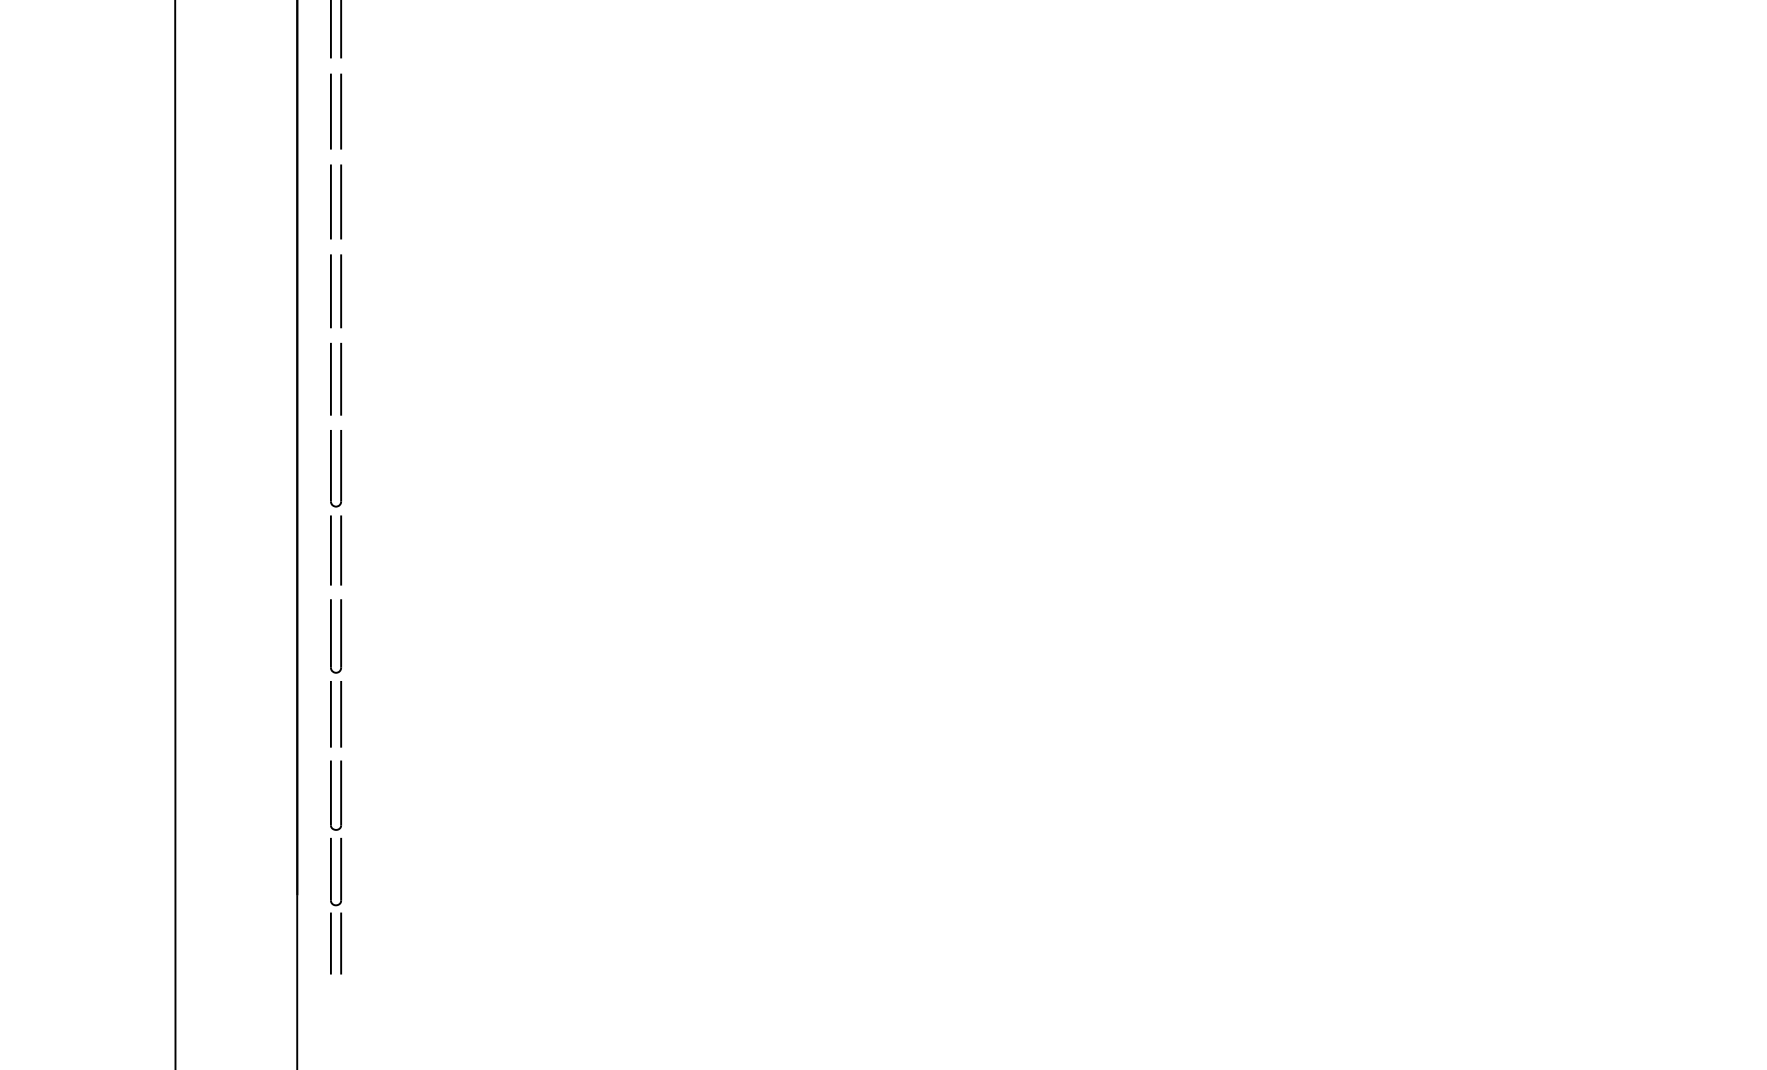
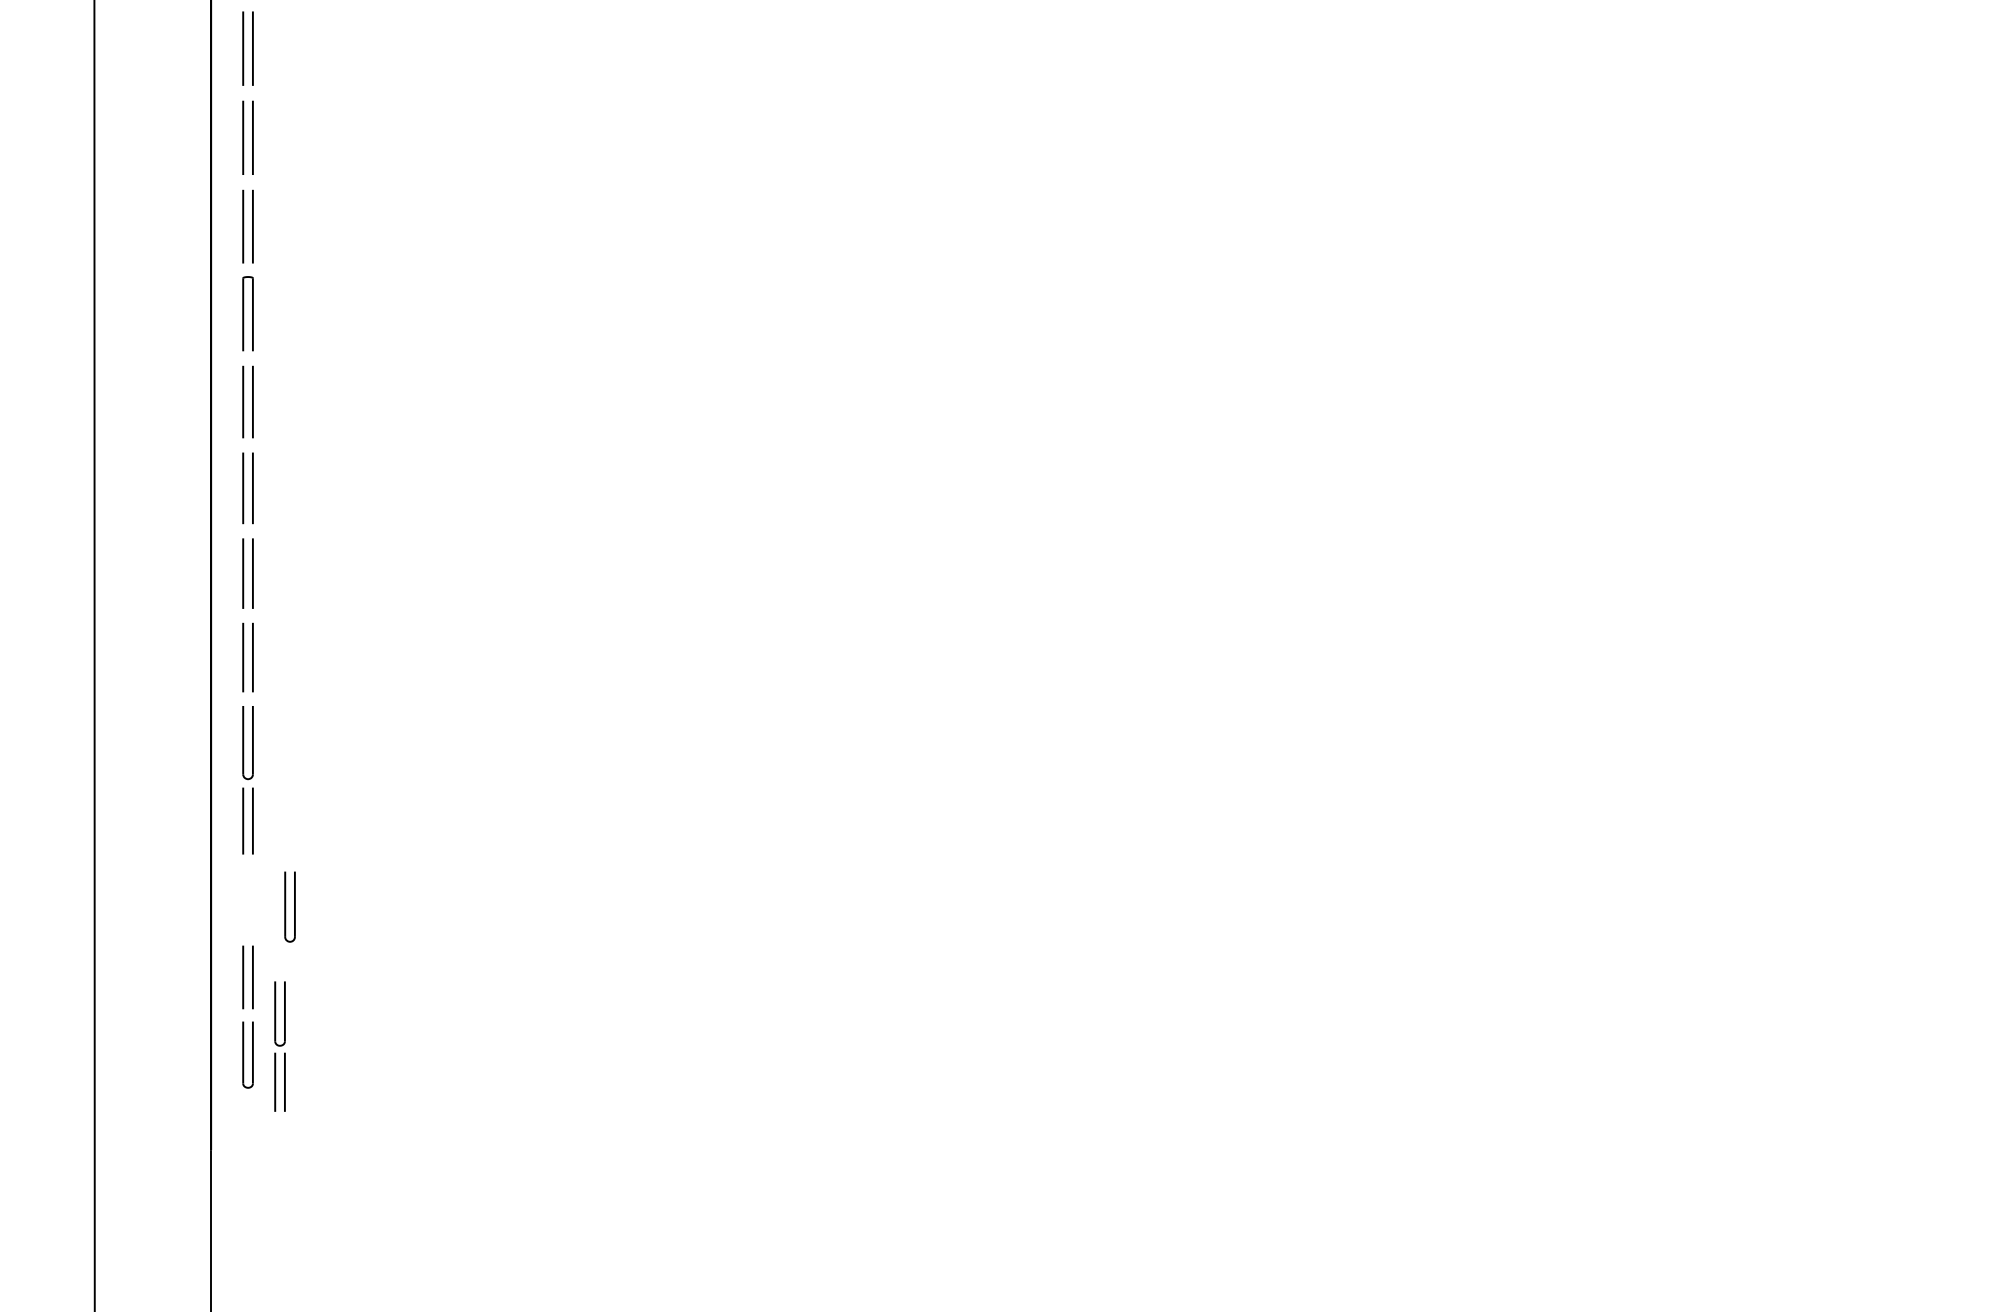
part: (335, 635) -> (289, 906), moved
part: (335, 906) -> (279, 1046), moved

